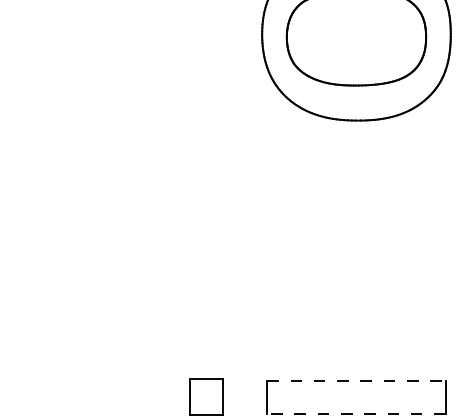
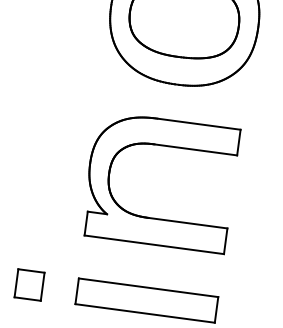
part: (353, 200) -> (165, 146), added
line: (356, 380) -> (148, 287), dashed -> solid
line: (355, 413) -> (144, 313), dashed -> solid

